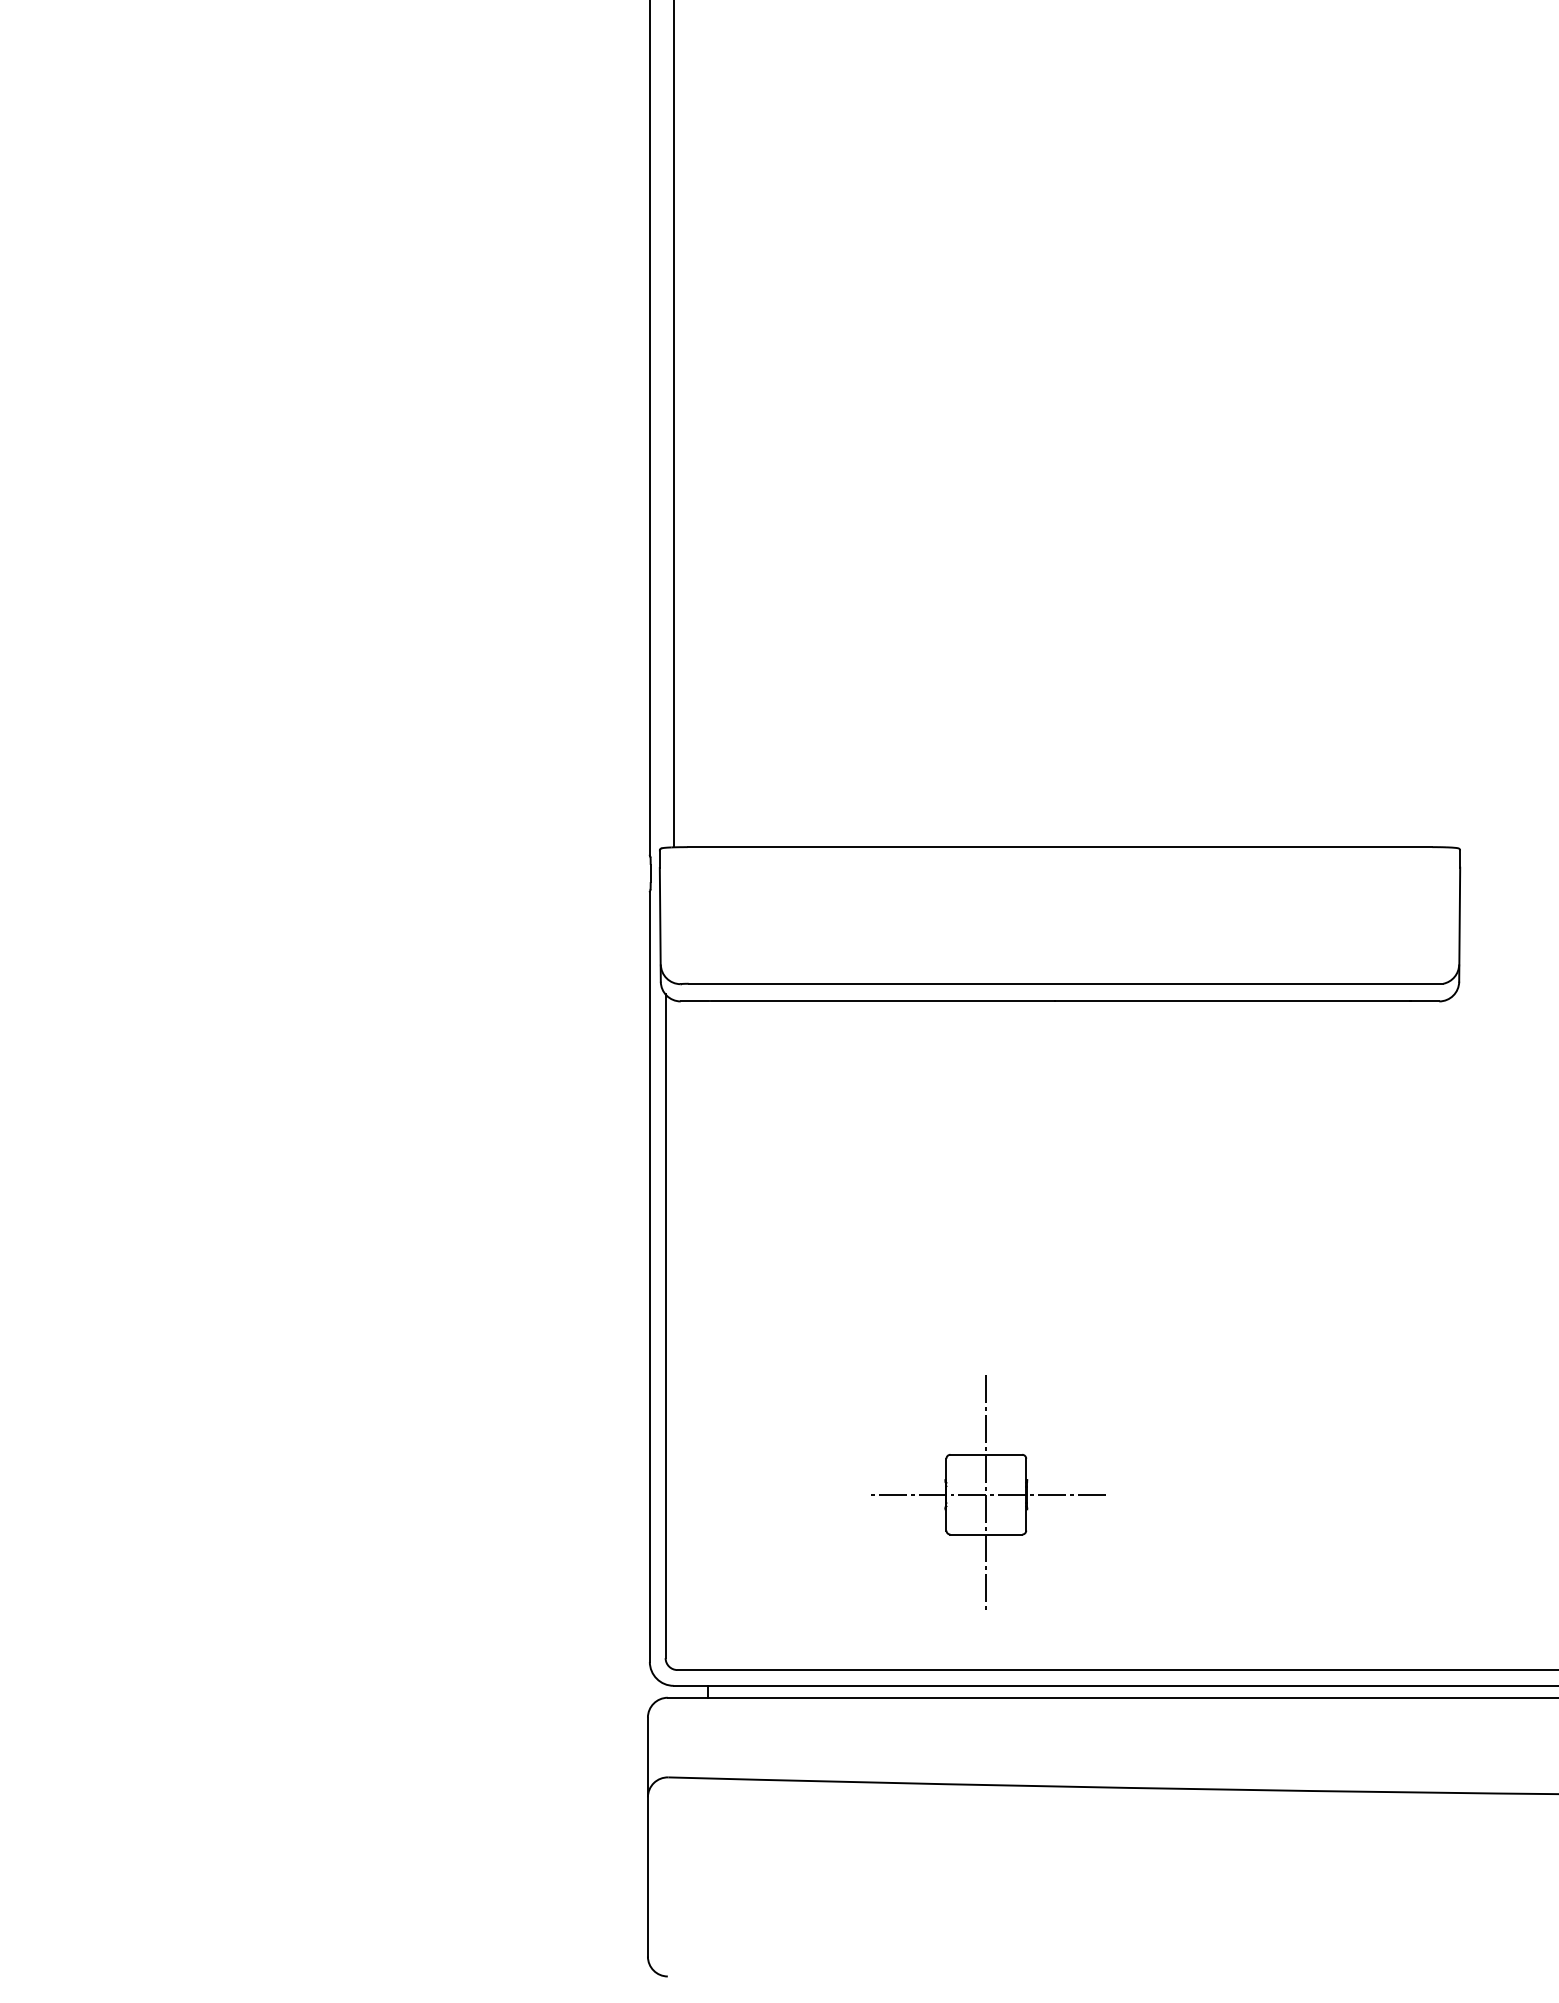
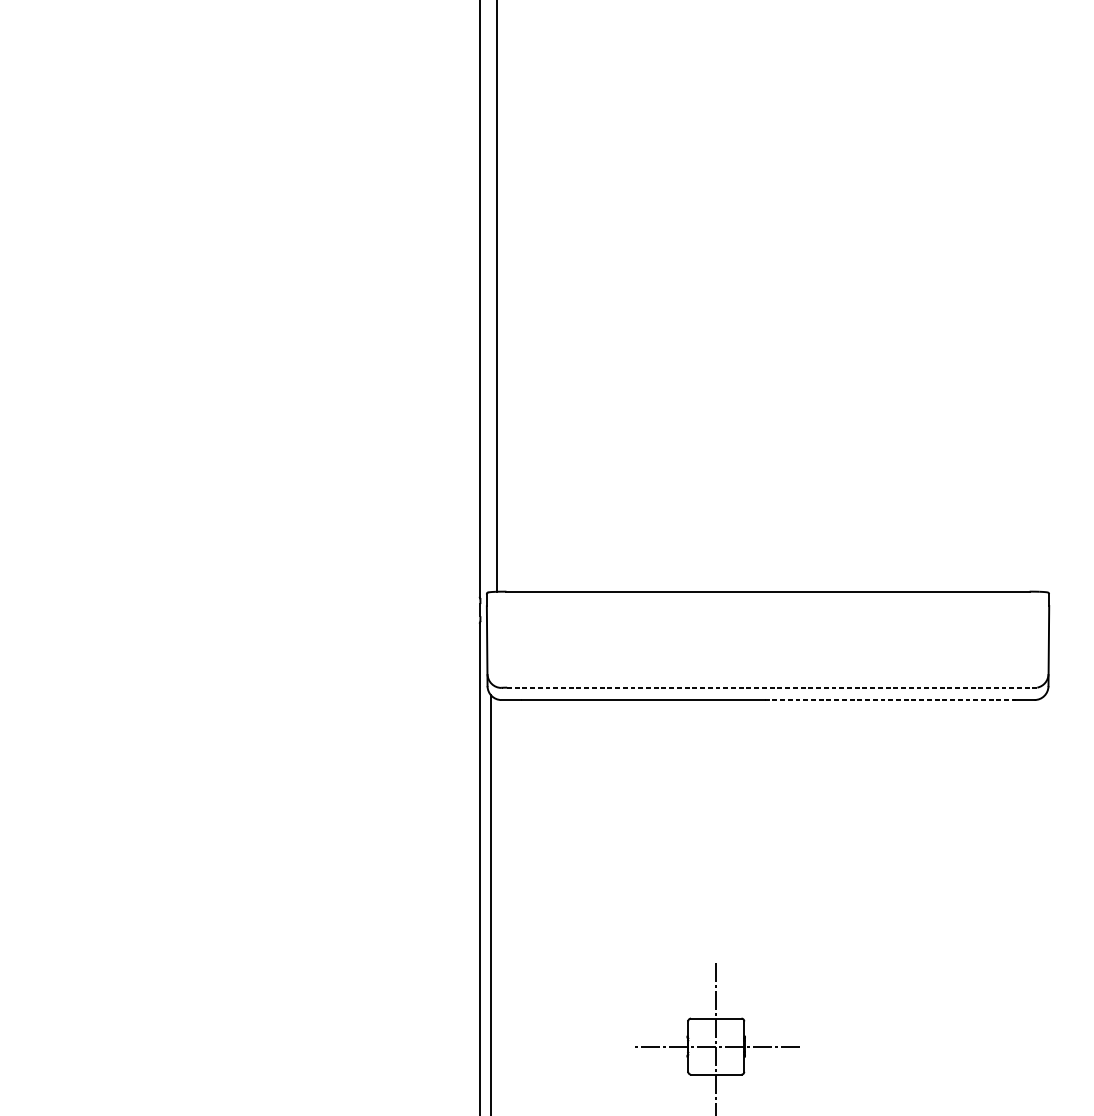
line: (1065, 983) -> (771, 687), solid -> dashed
line: (1232, 1001) -> (889, 700), solid -> dashed

